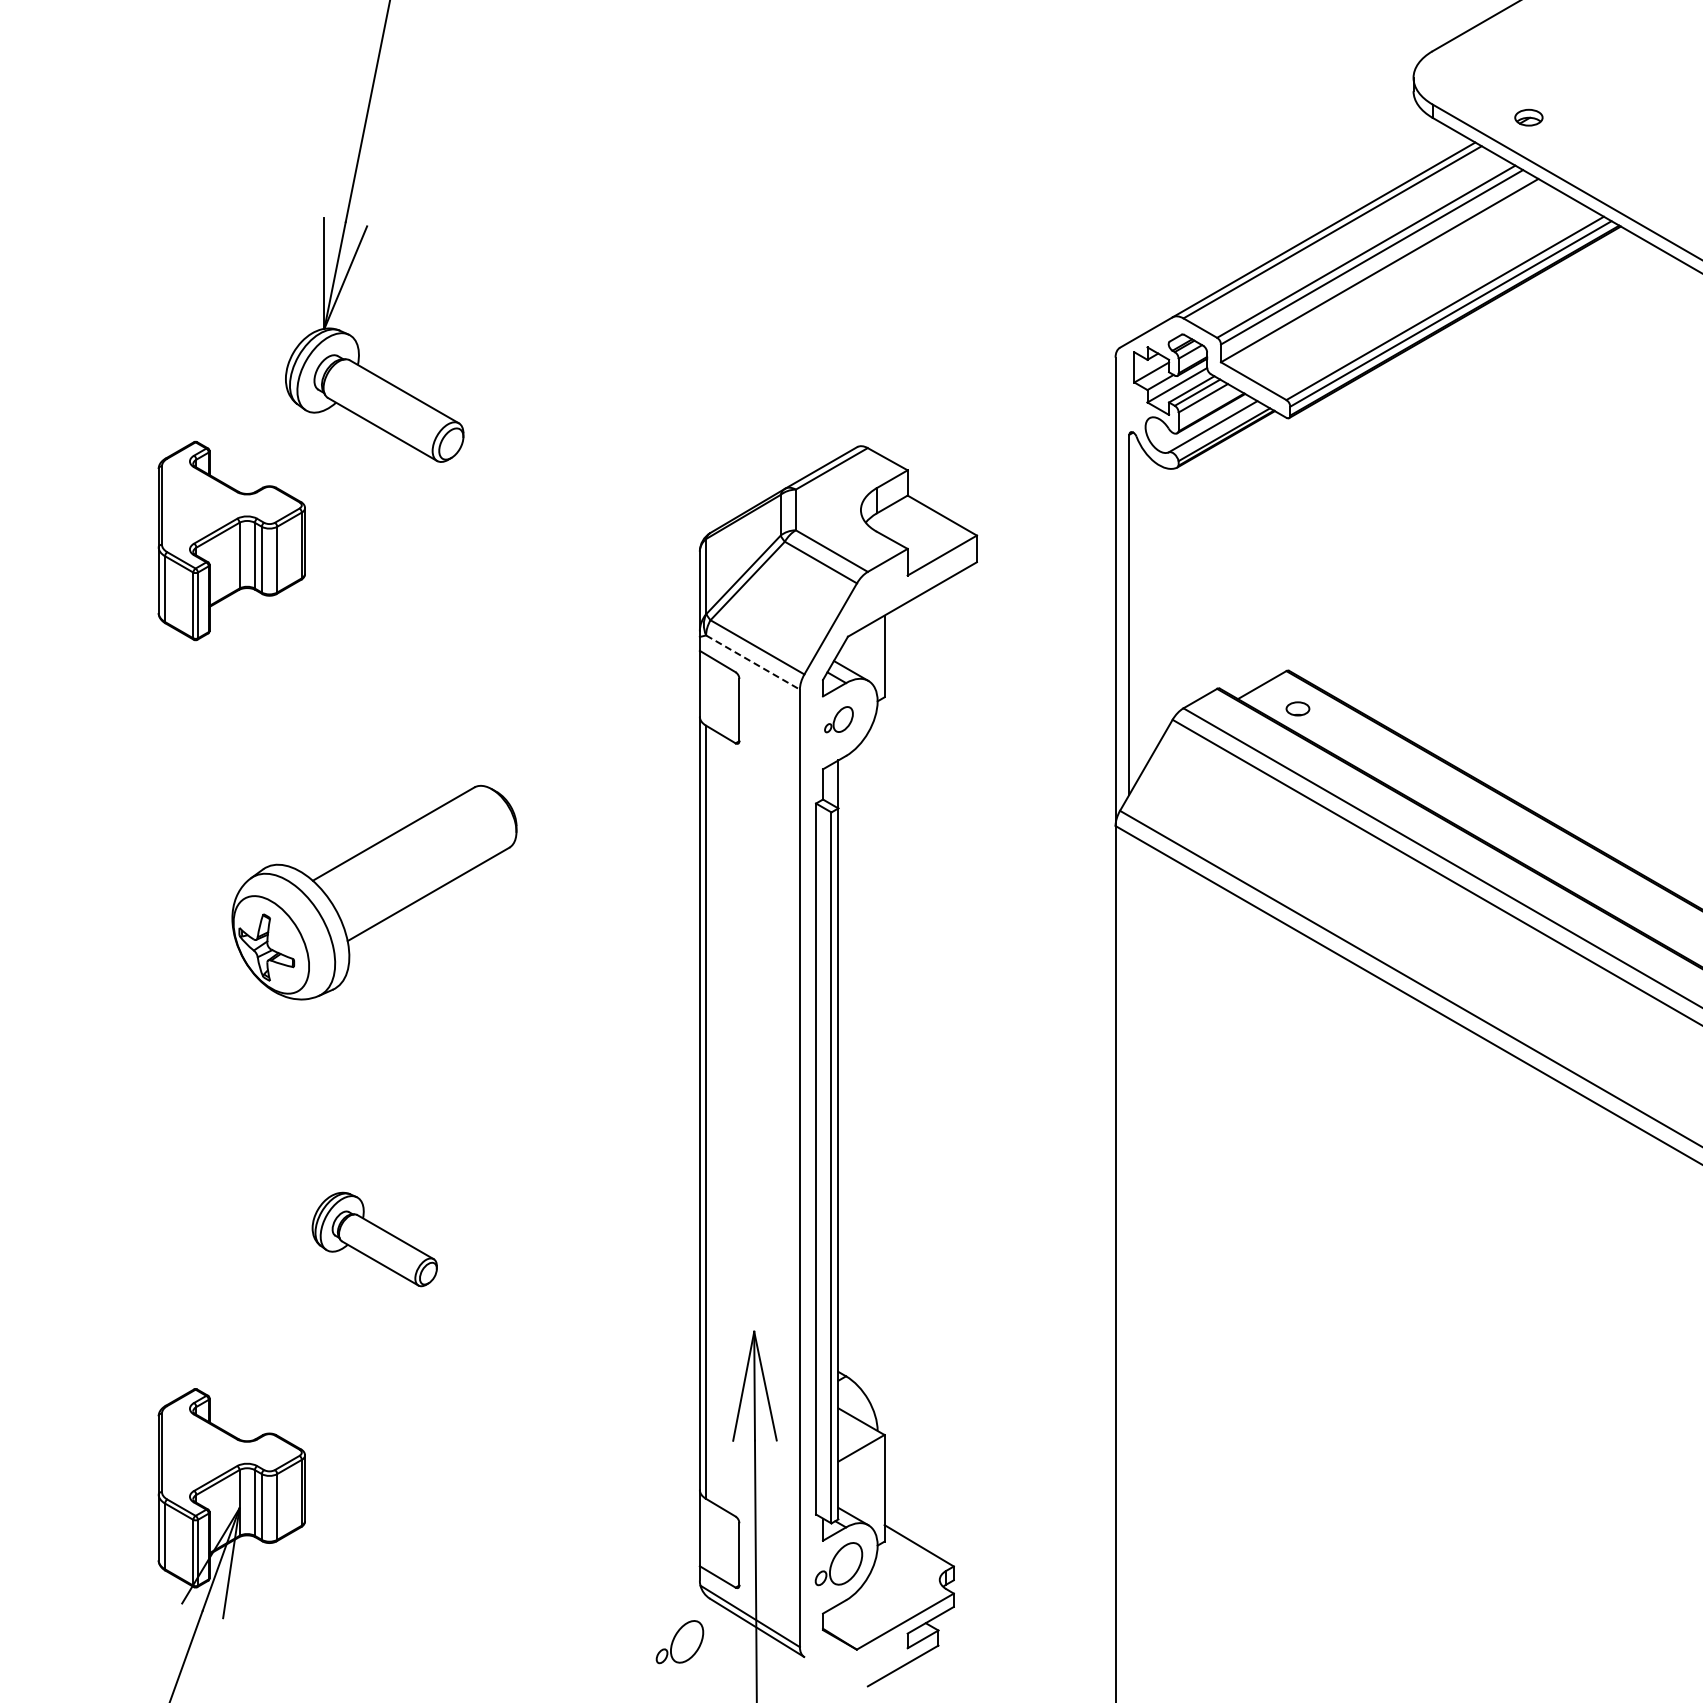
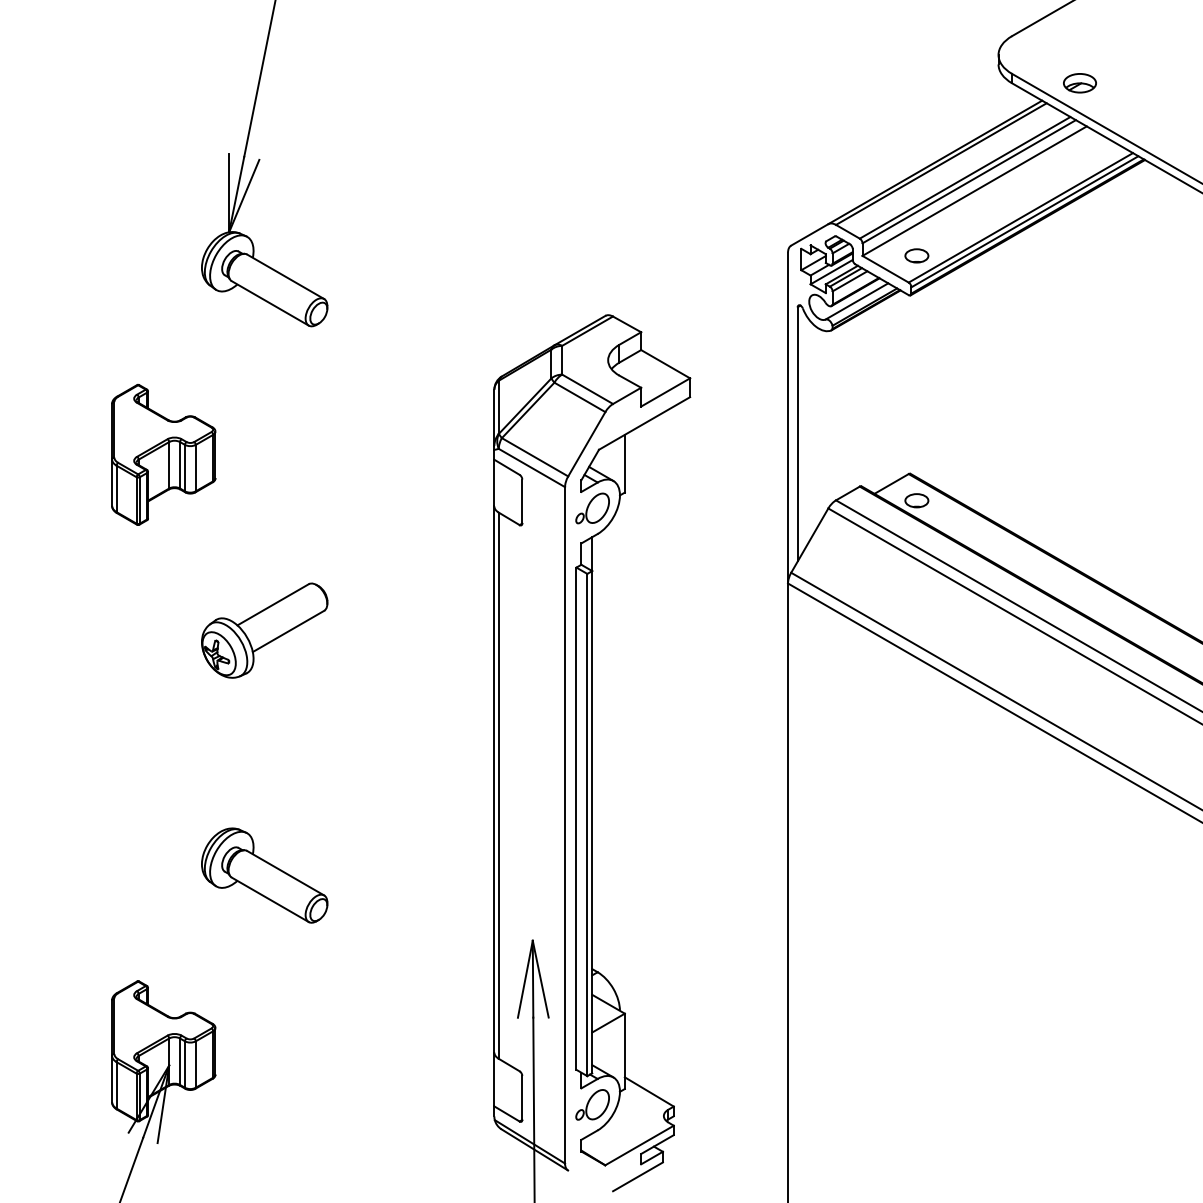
part: (1528, 117) -> (1079, 83), size x1.67
part: (1297, 362) -> (916, 256), added
part: (231, 541) -> (163, 455), moved
line: (753, 662) -> (532, 467), dashed -> solid
part: (1297, 708) -> (916, 500), size x1.43
part: (838, 719) -> (592, 508), size x1.67
part: (374, 892) -> (264, 630), size x0.62
part: (374, 1239) -> (264, 875), size x1.43
part: (679, 1642) -> (479, 1160), removed

